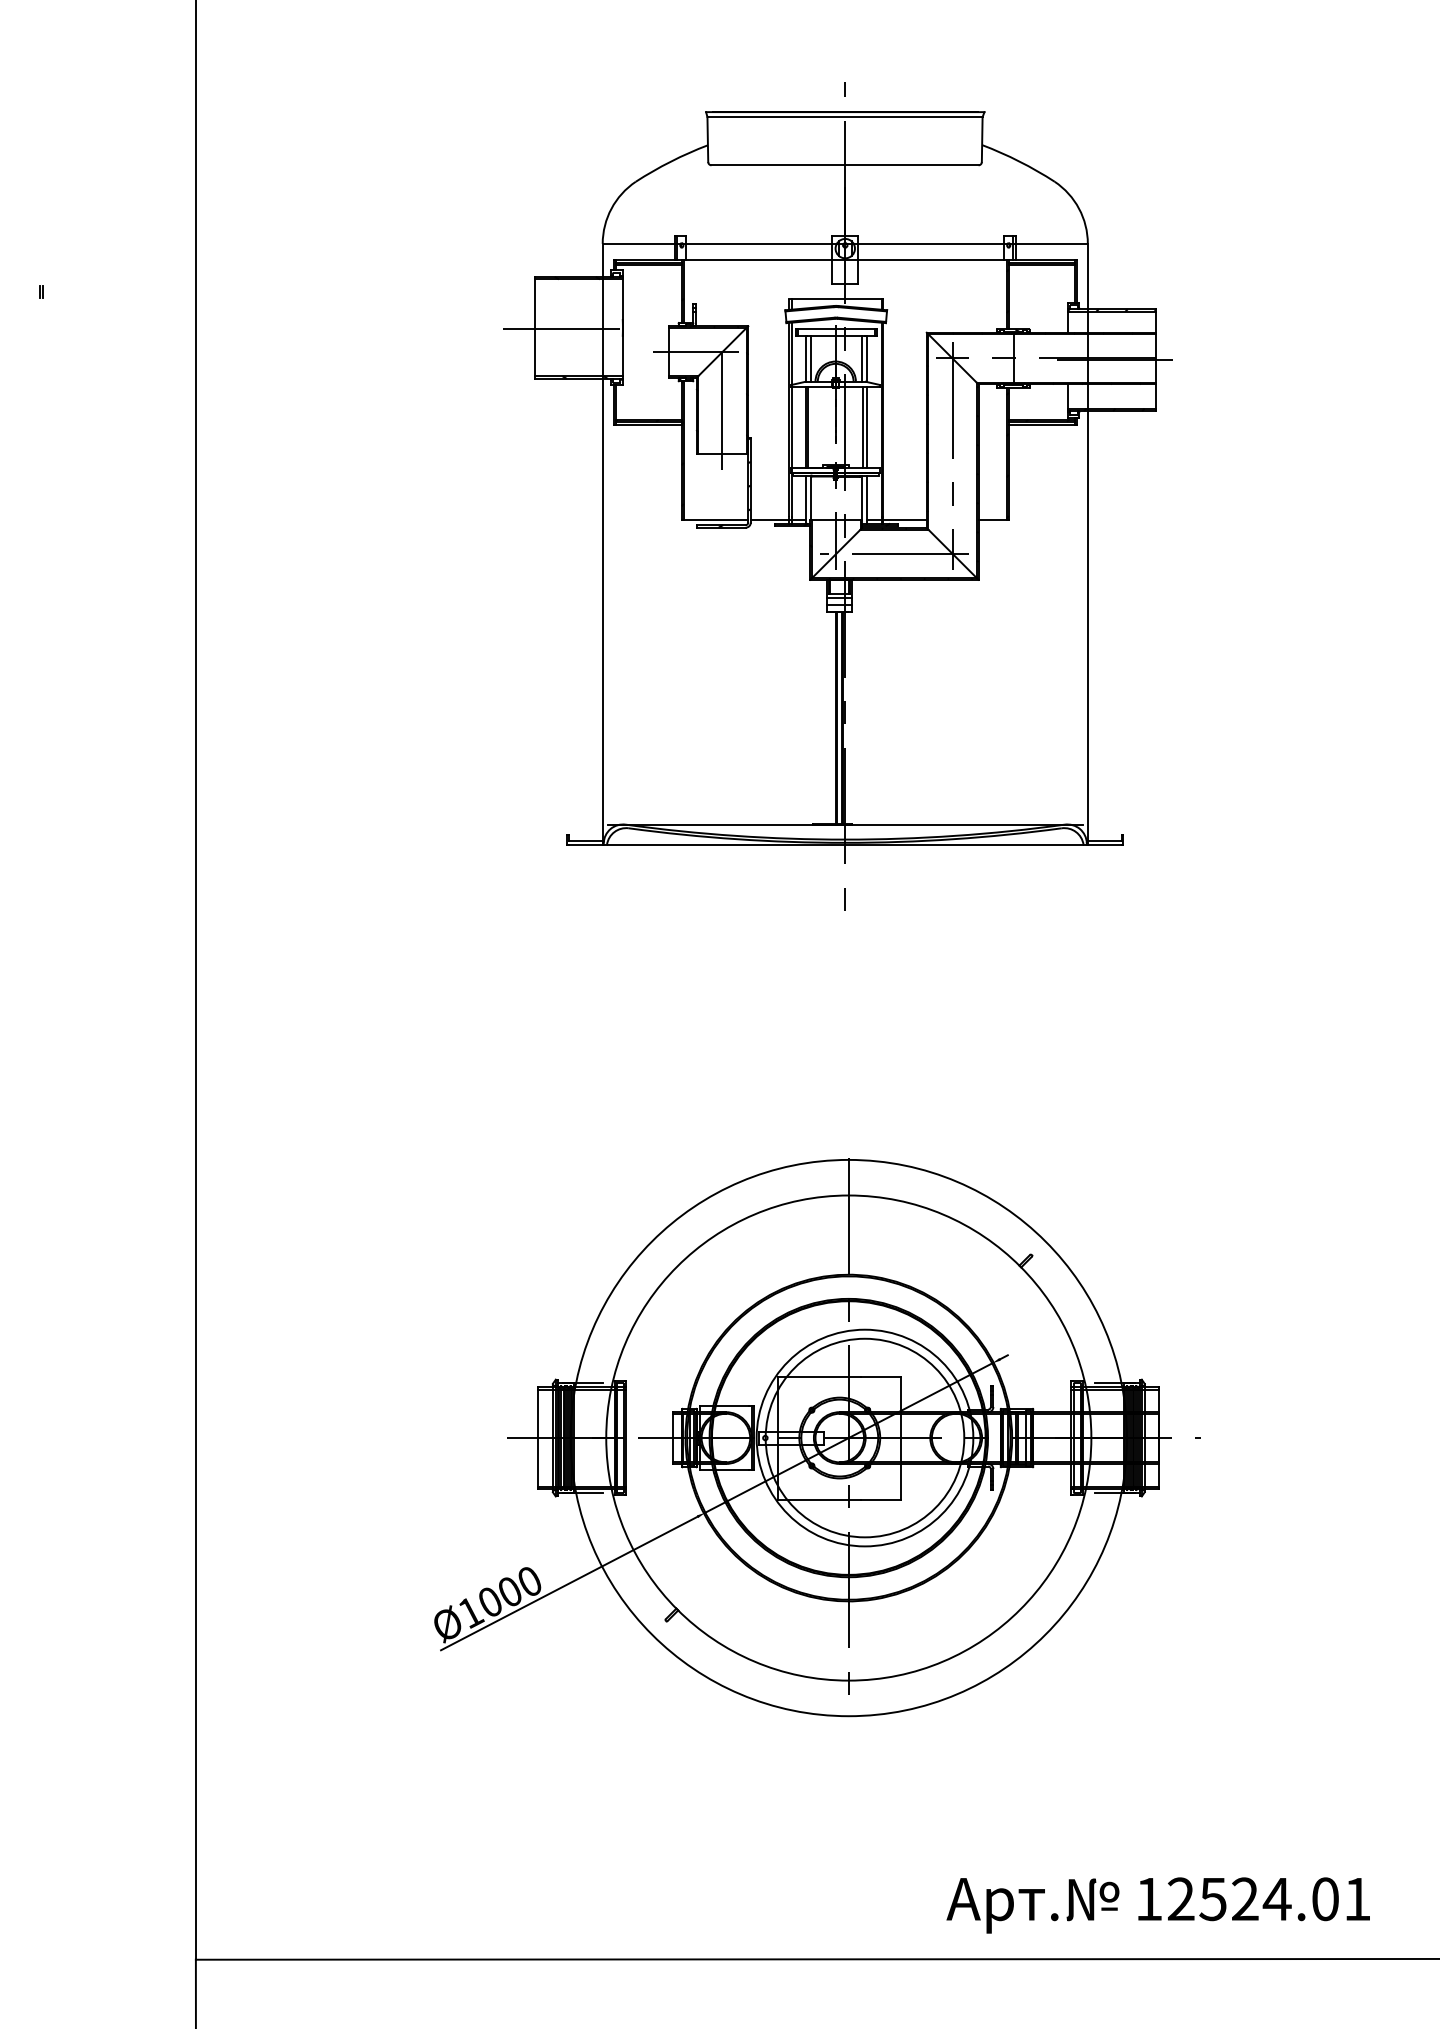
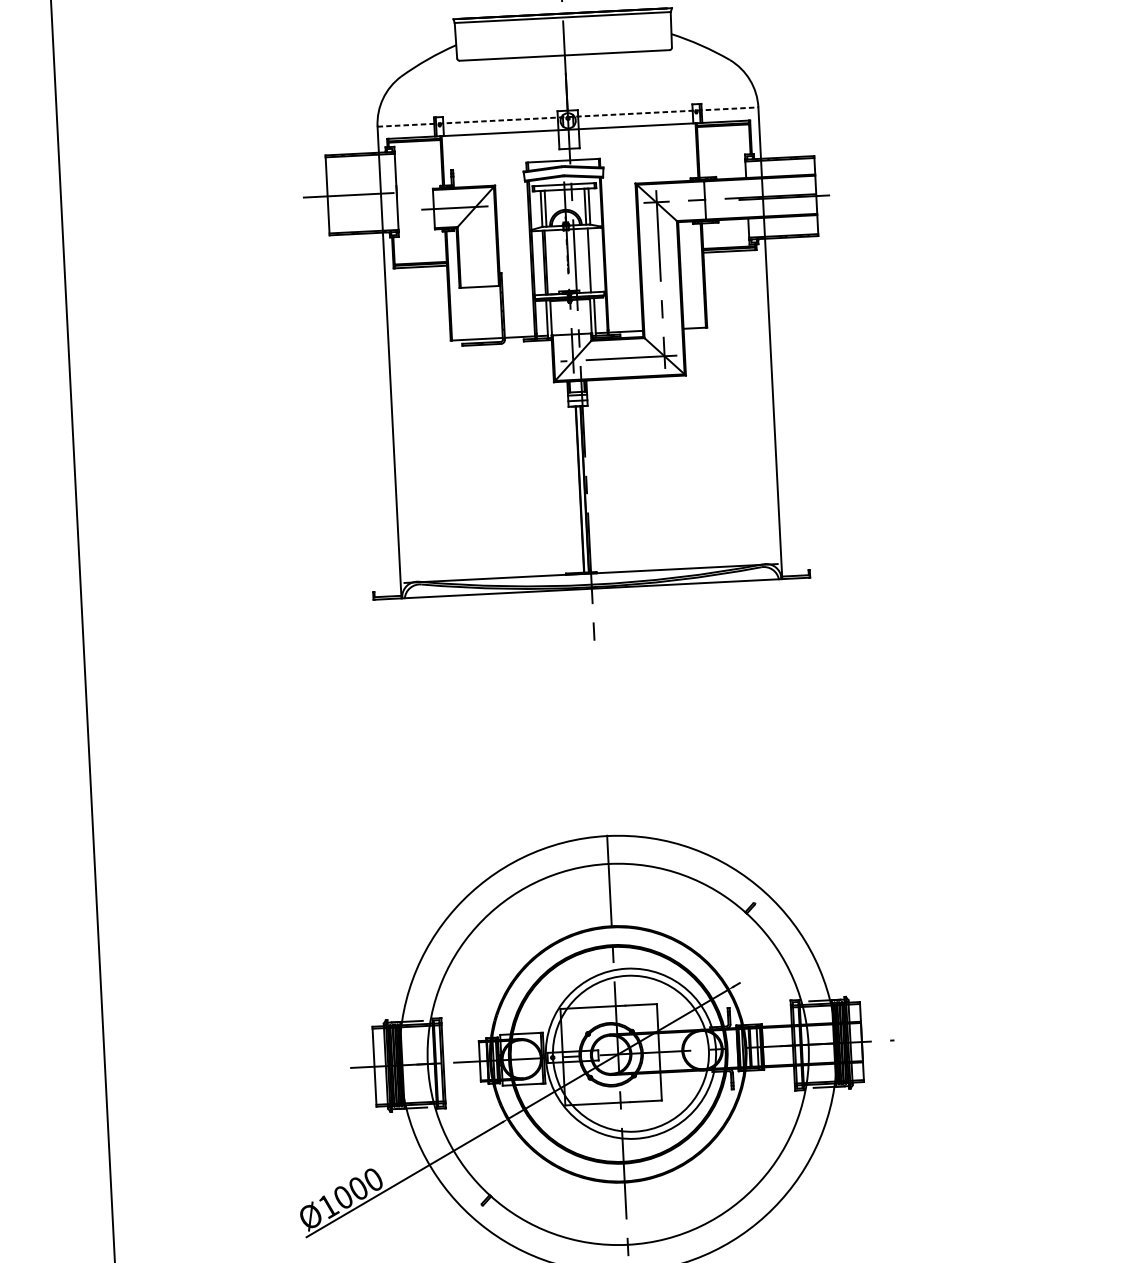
line: (845, 243) -> (568, 116), solid -> dashed
line: (722, 402) -> (477, 246), removed
line: (866, 427) -> (591, 260), removed

